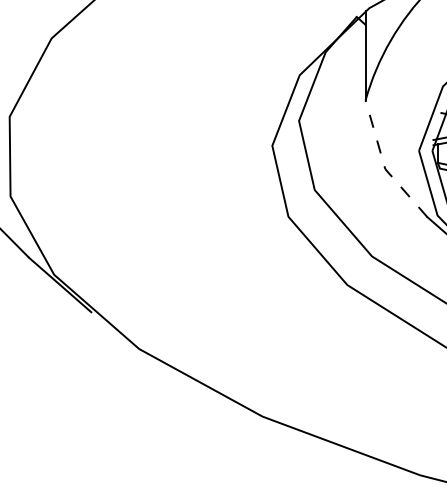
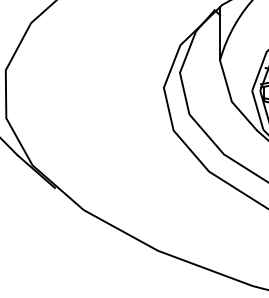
line: (384, 165) -> (231, 99), dashed -> solid

